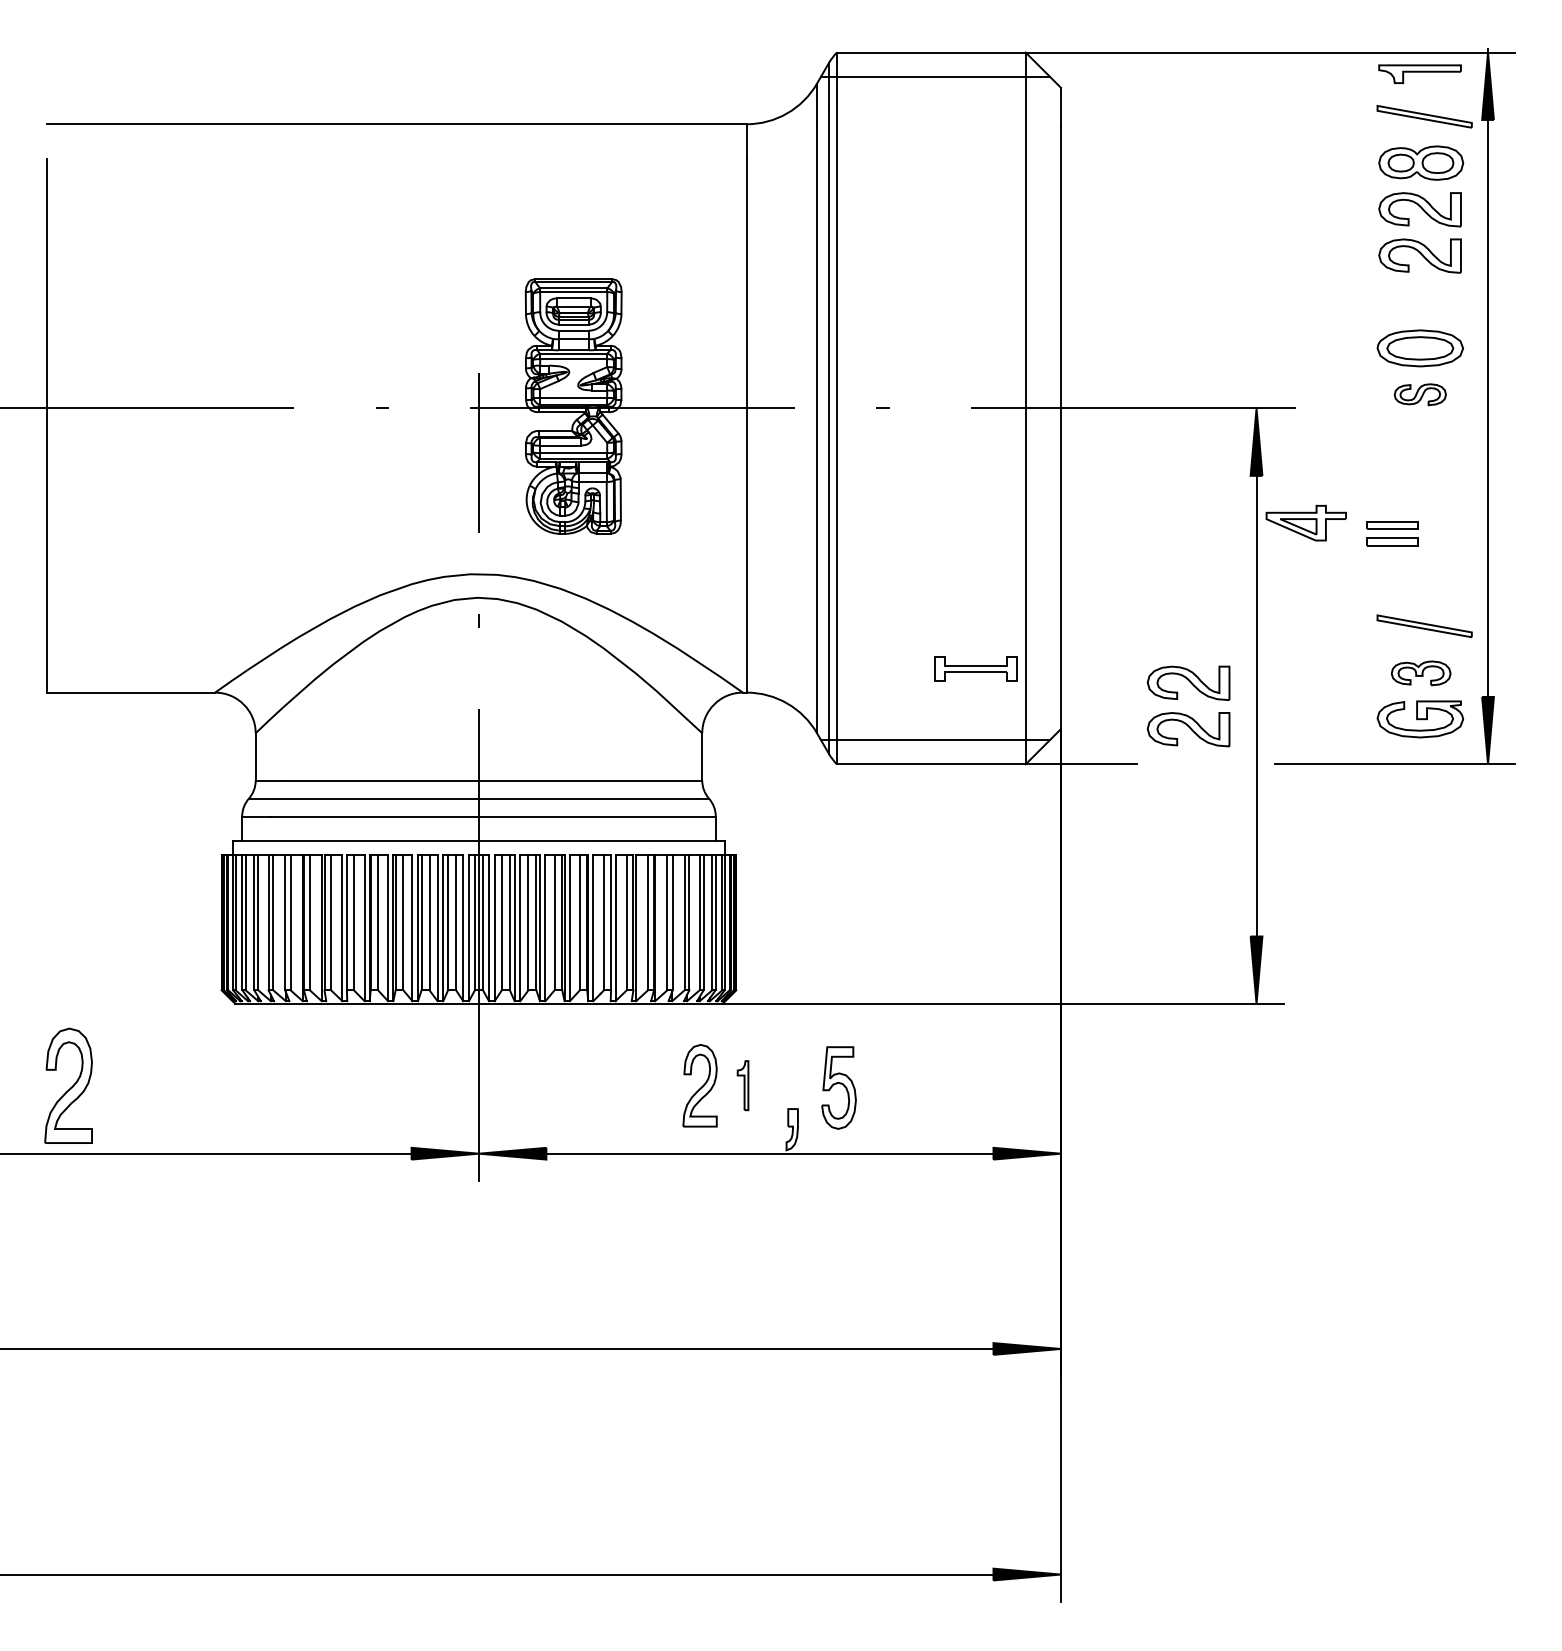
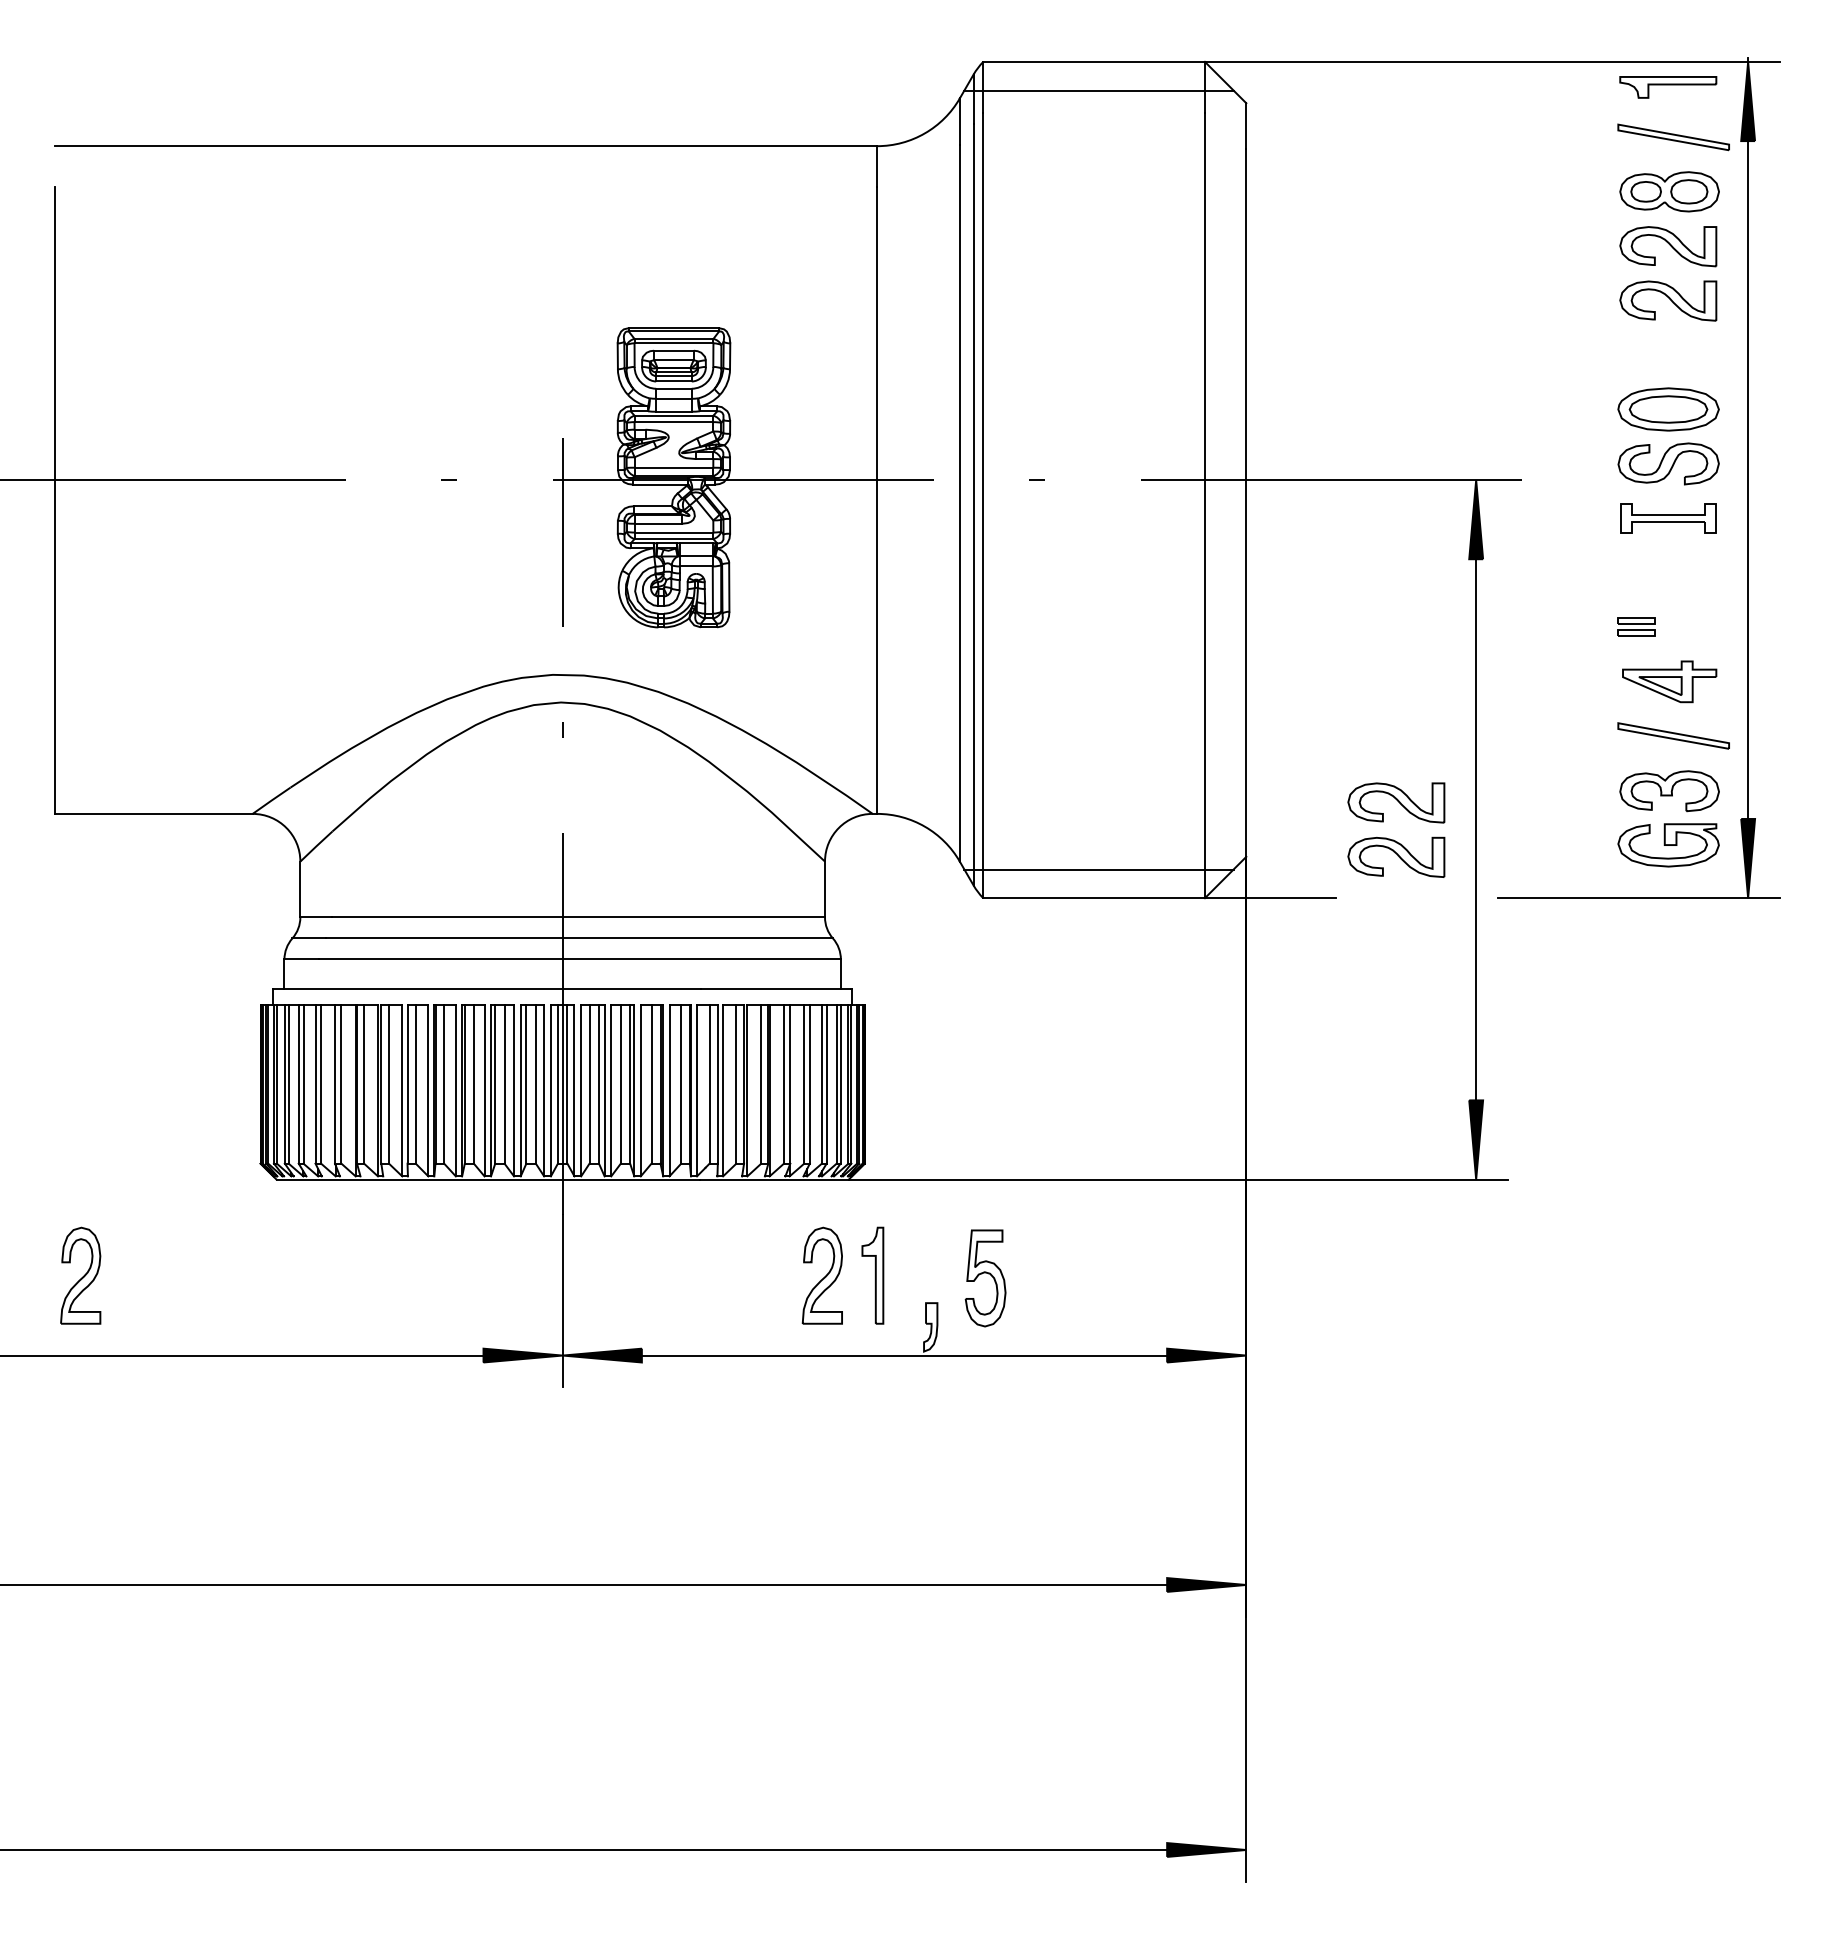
part: (1420, 394) -> (1668, 463), size x1.67
part: (1306, 522) -> (1669, 681), moved
part: (1393, 533) -> (1636, 626), size x0.62
part: (975, 669) -> (1668, 518), moved
part: (1421, 673) -> (1669, 791), size x1.43
part: (68, 1085) -> (80, 1275), size x0.71
part: (742, 1085) -> (872, 1275), size x1.67

